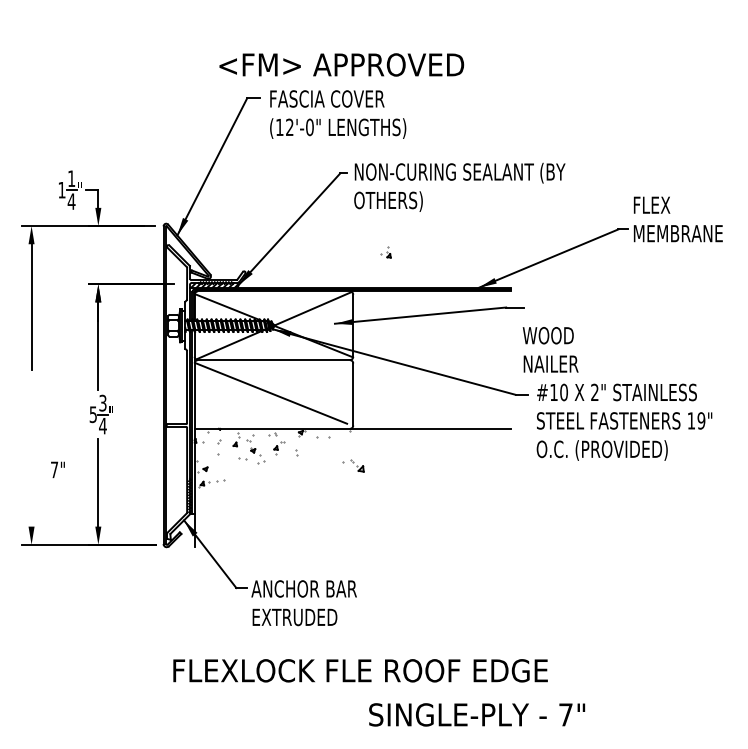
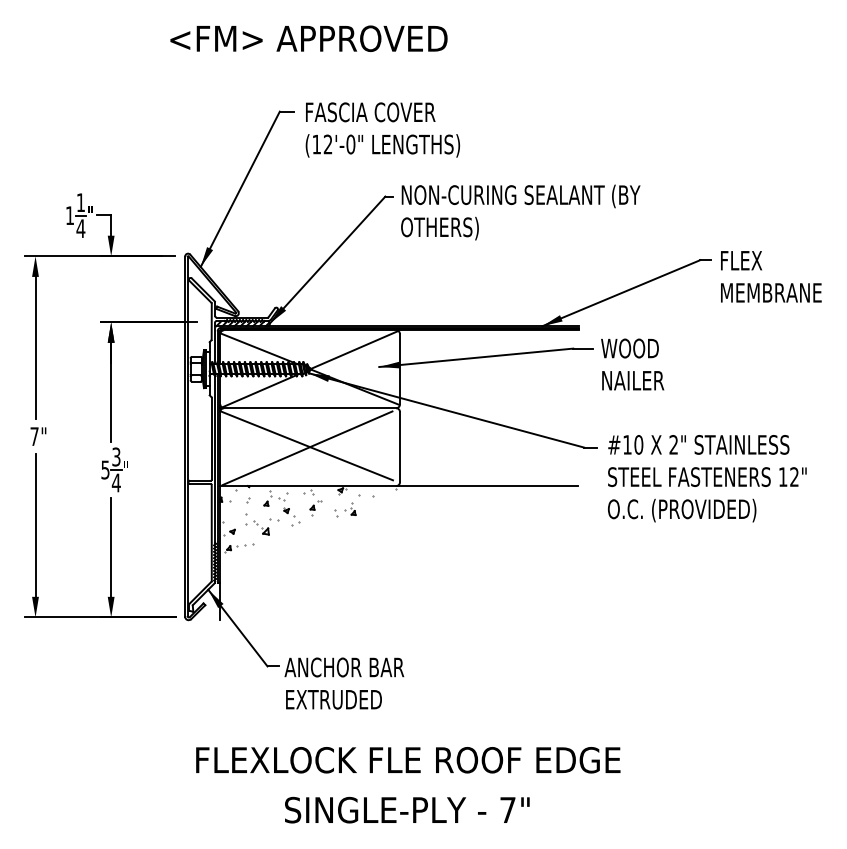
text: (341, 64) -> (308, 38), moved
text: (678, 219) -> (771, 276), moved
part: (386, 251) -> (350, 508), moved
text: (550, 349) -> (632, 364), moved
line: (271, 395) -> (307, 448), added
text: (701, 421) -> (794, 477), 19" -> 12"
line: (31, 462) -> (35, 524), added
part: (353, 465) -> (257, 527), moved
text: (58, 469) -> (38, 436), moved
text: (477, 714) -> (407, 809), moved

